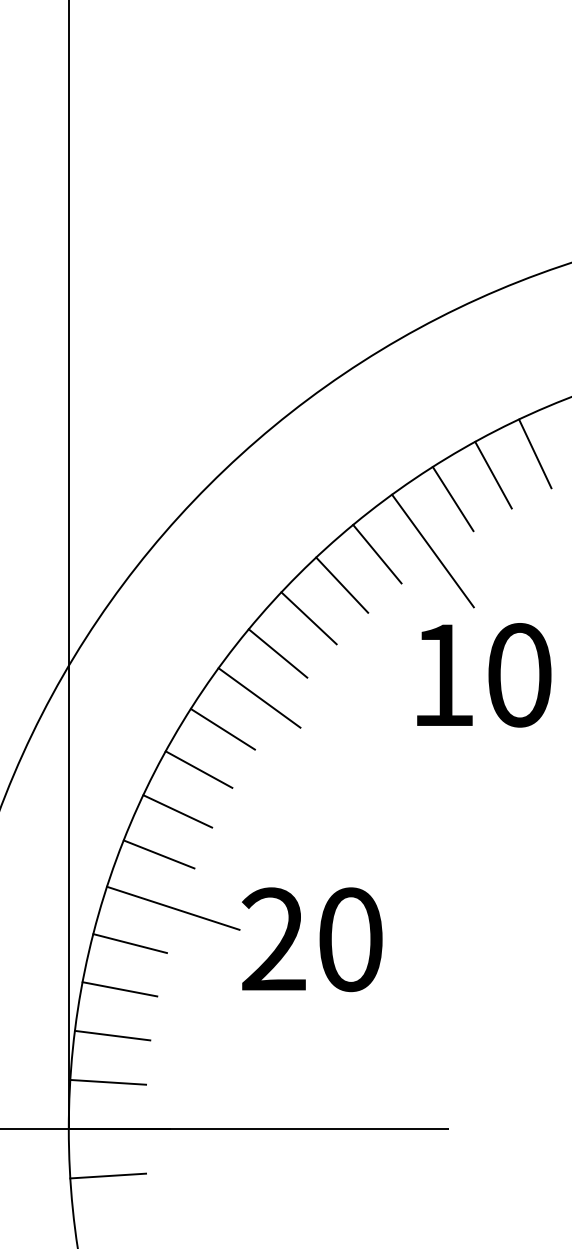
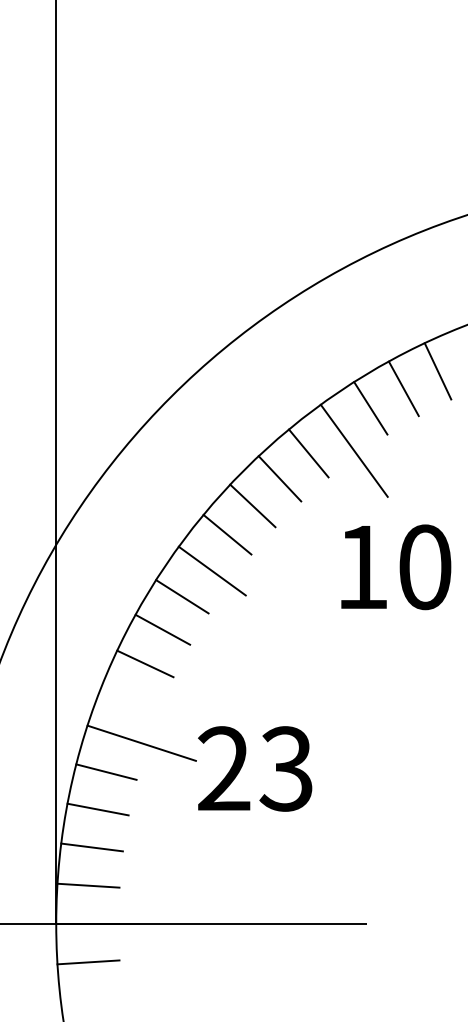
text: (484, 675) -> (396, 567), moved
line: (158, 854) -> (129, 699), removed
text: (349, 939) -> (285, 768), 20 -> 23

